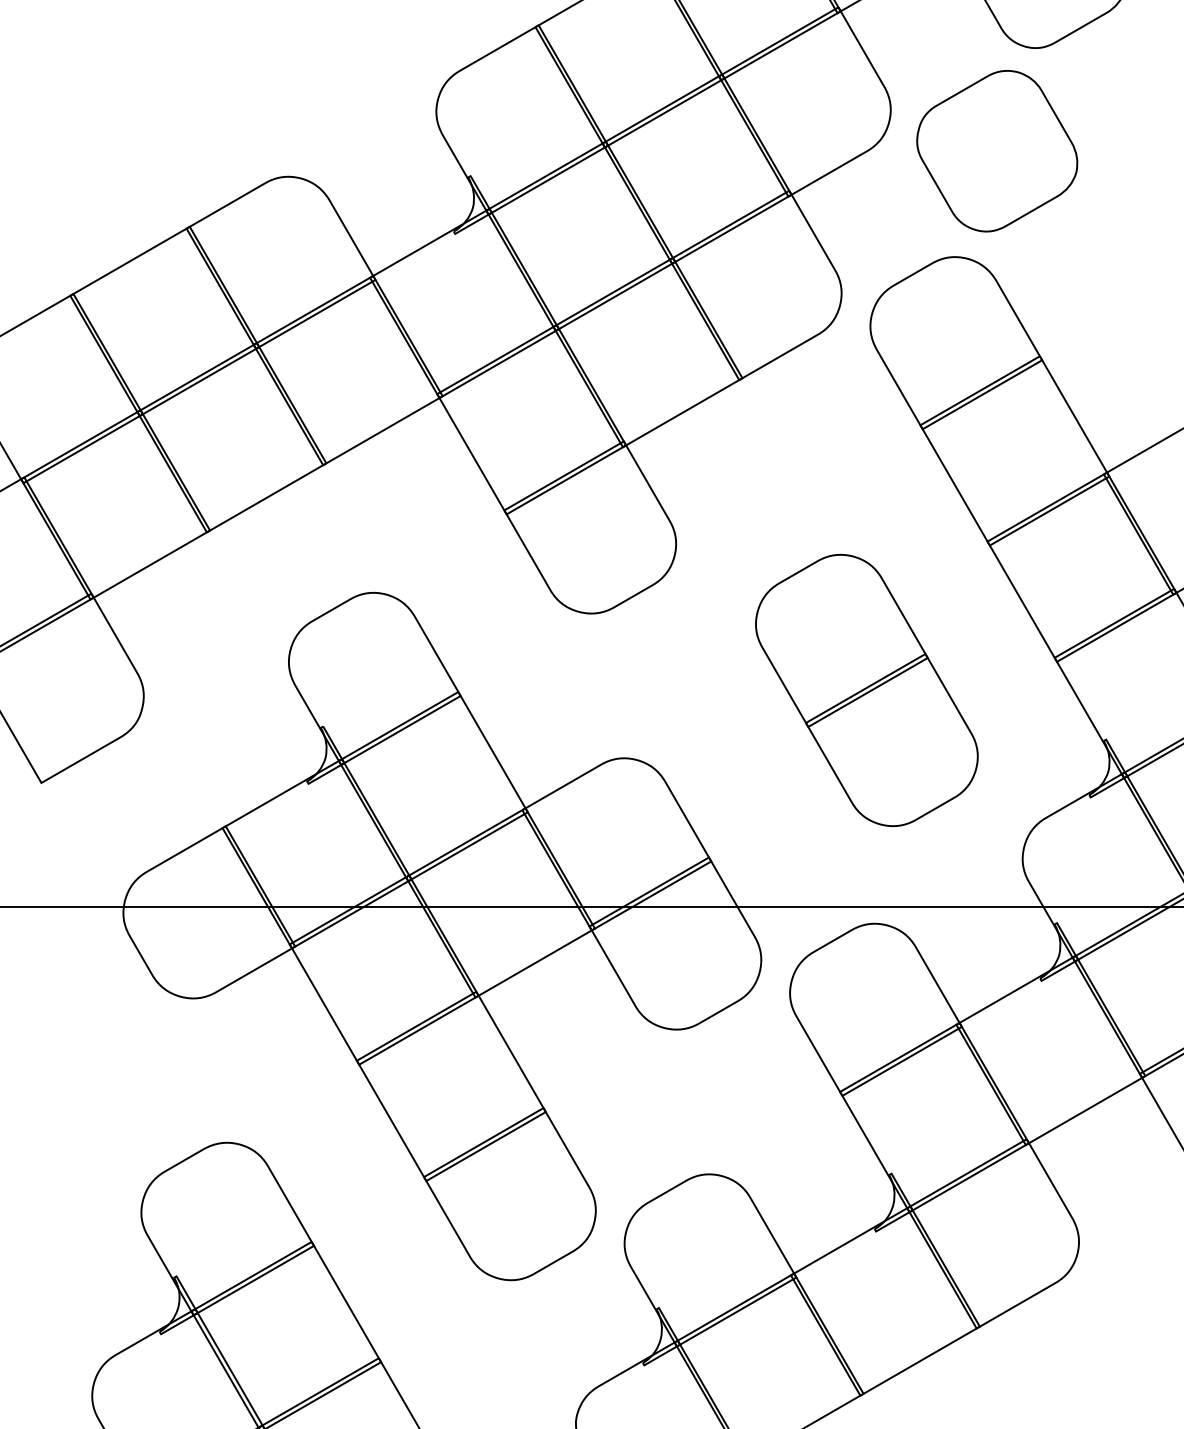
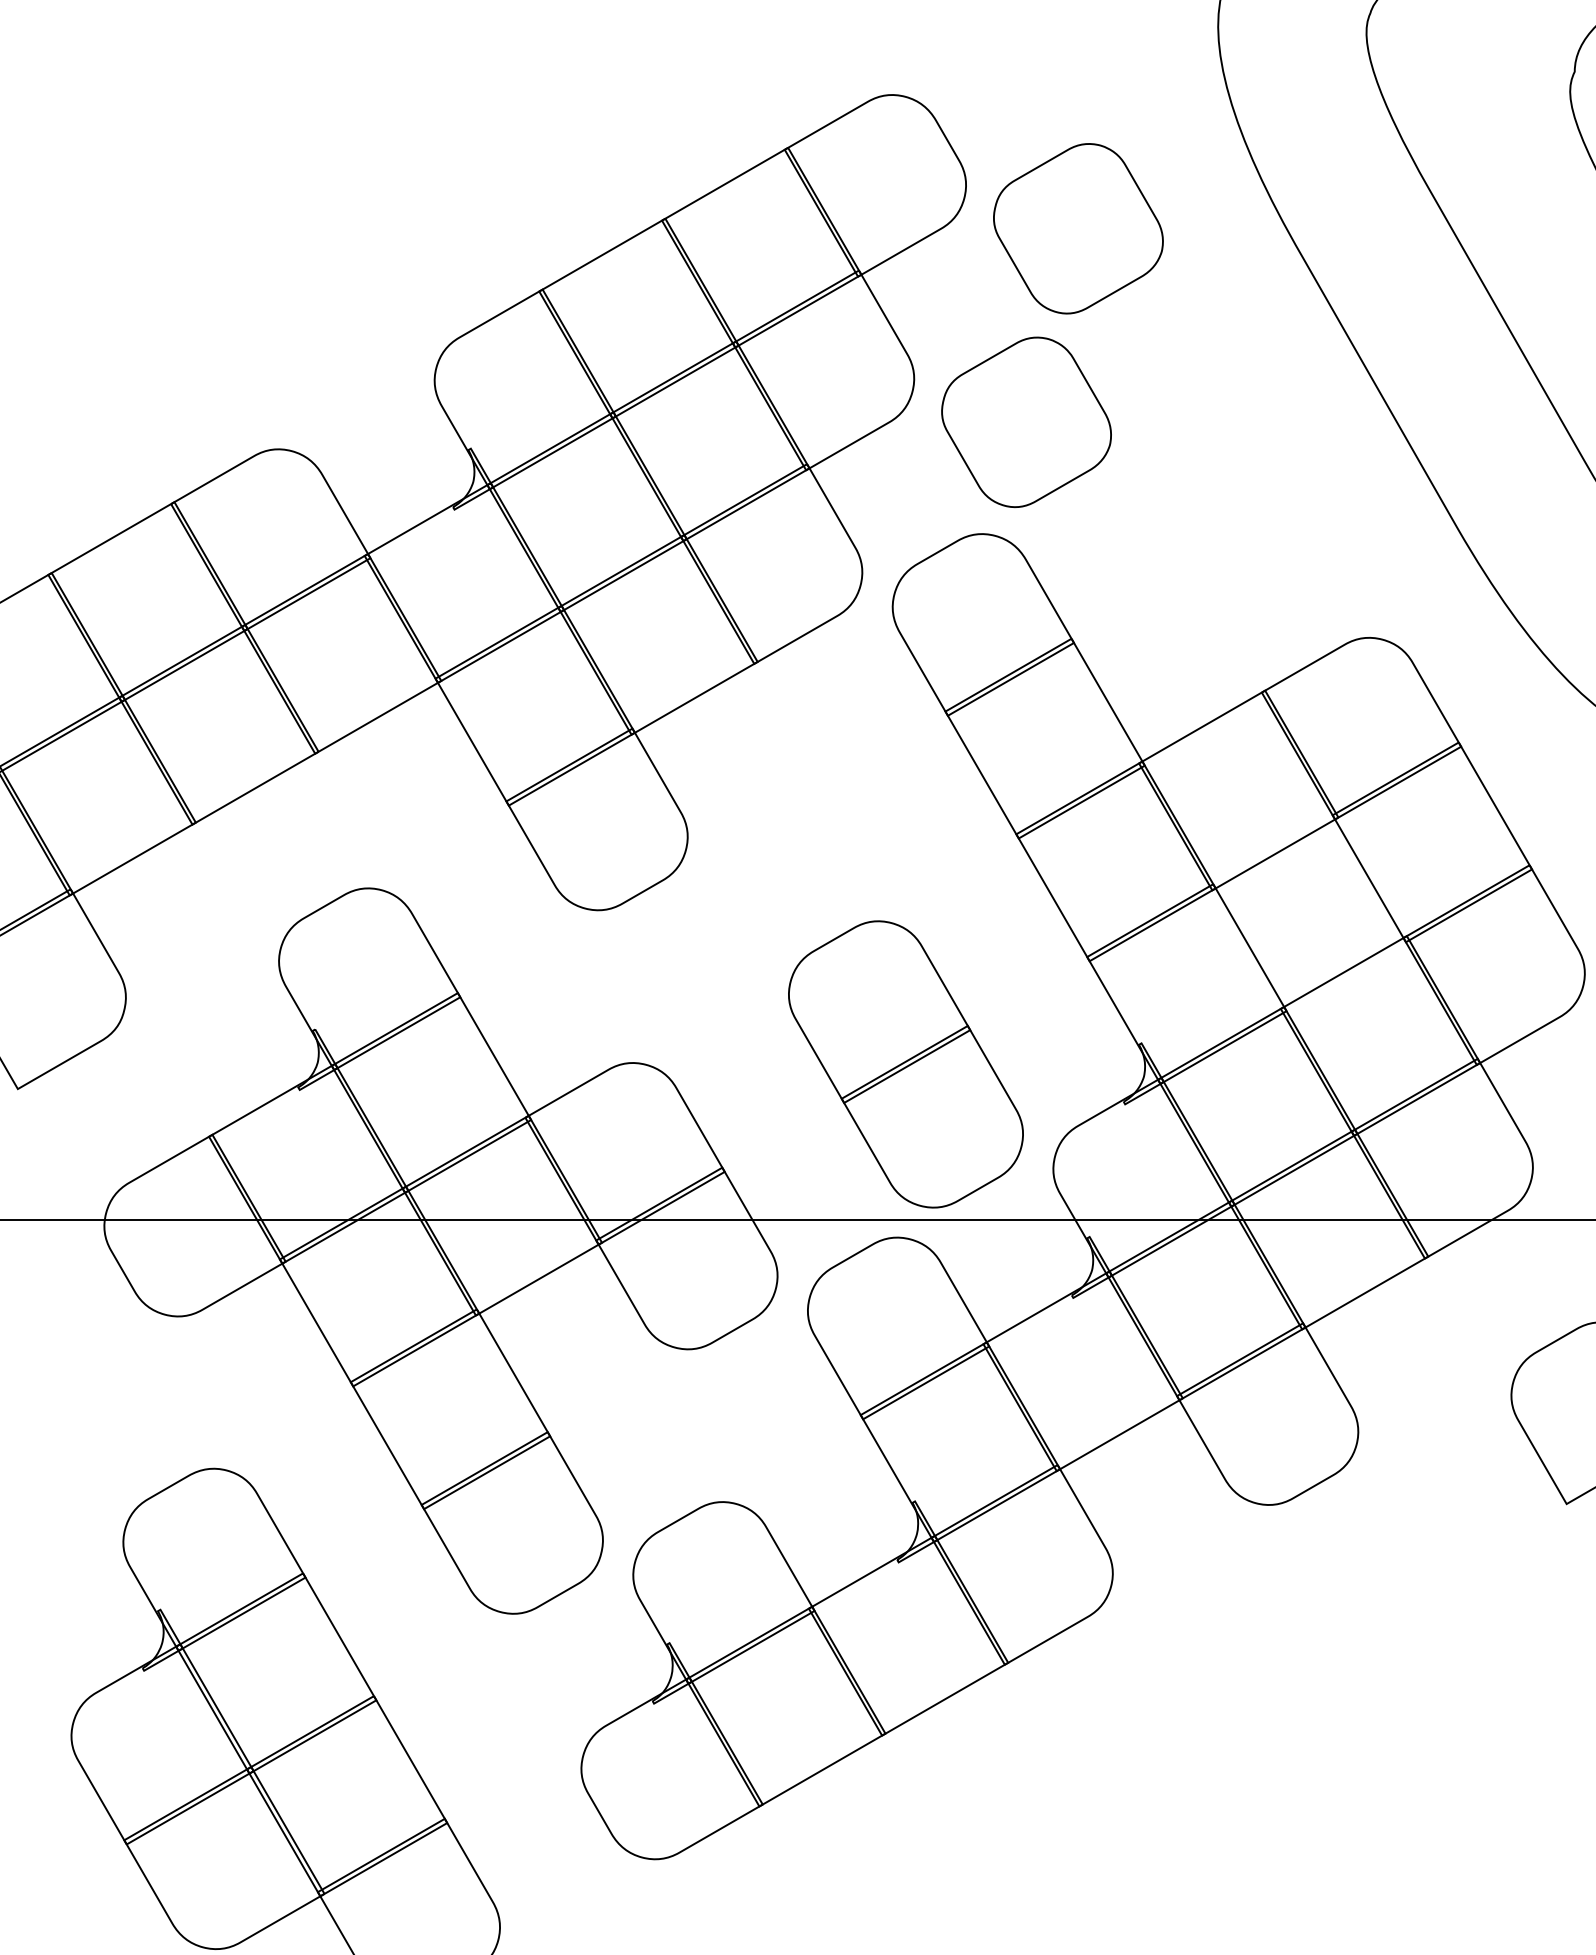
part: (866, 690) -> (905, 1064), moved

